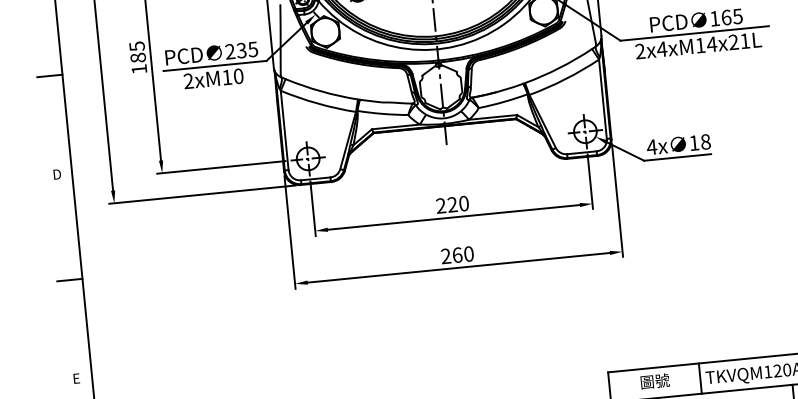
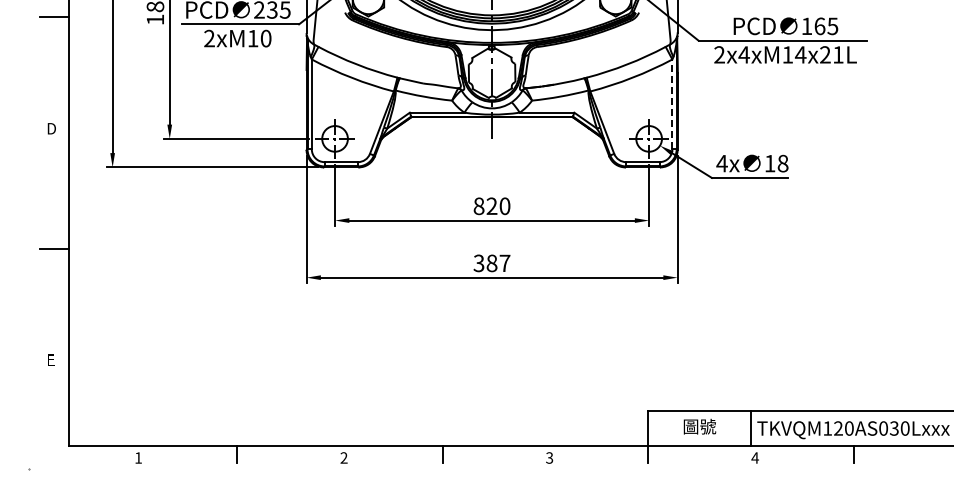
line: (603, 99) -> (672, 104), solid -> dashed
text: (440, 206) -> (478, 206), 220 -> 820
text: (457, 255) -> (491, 263), 260 -> 387

